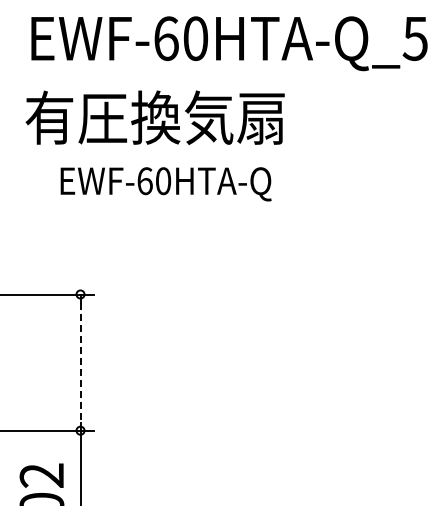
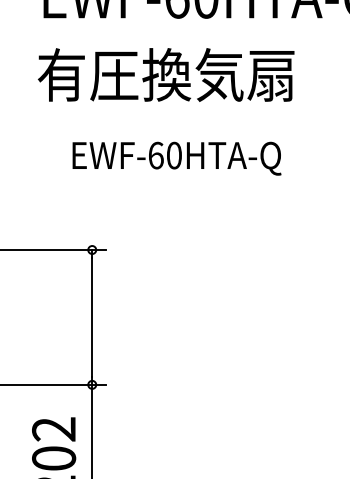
text: (165, 184) -> (176, 158), moved
line: (80, 362) -> (92, 317), dashed -> solid

